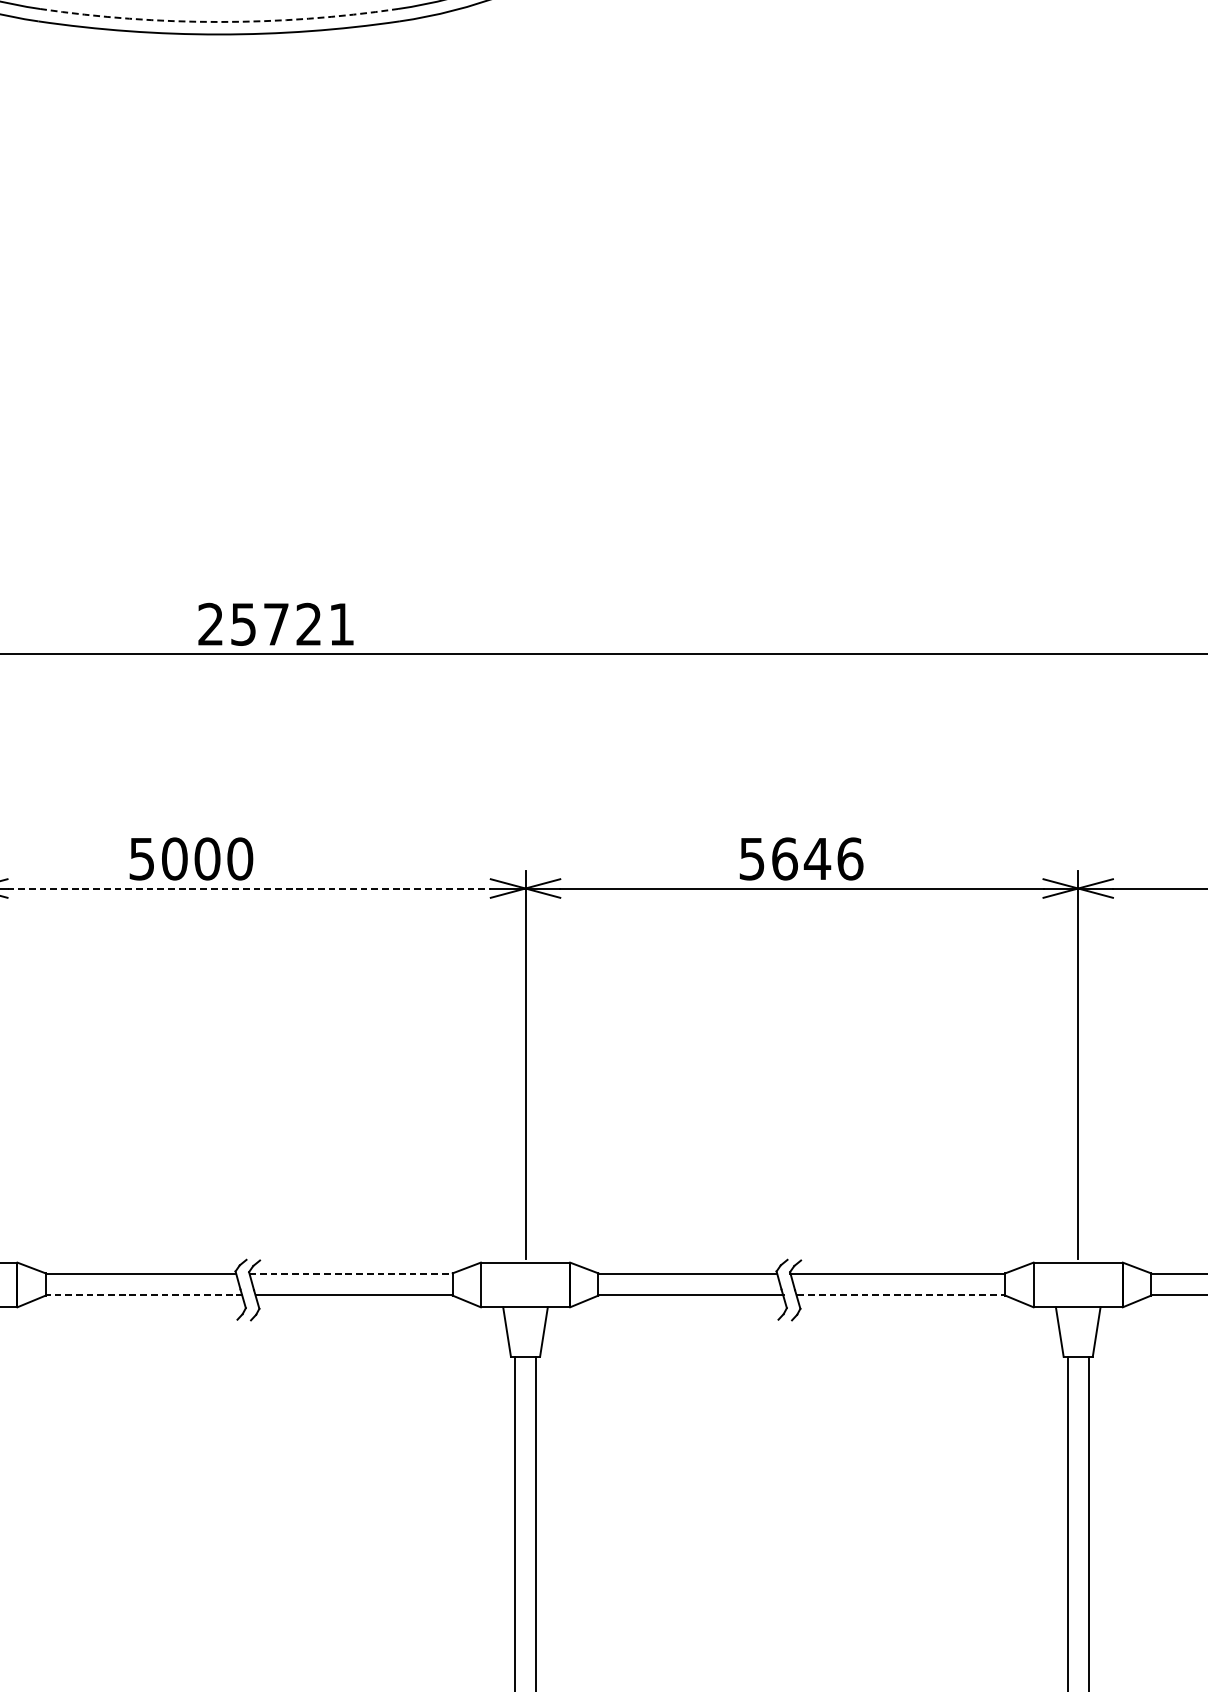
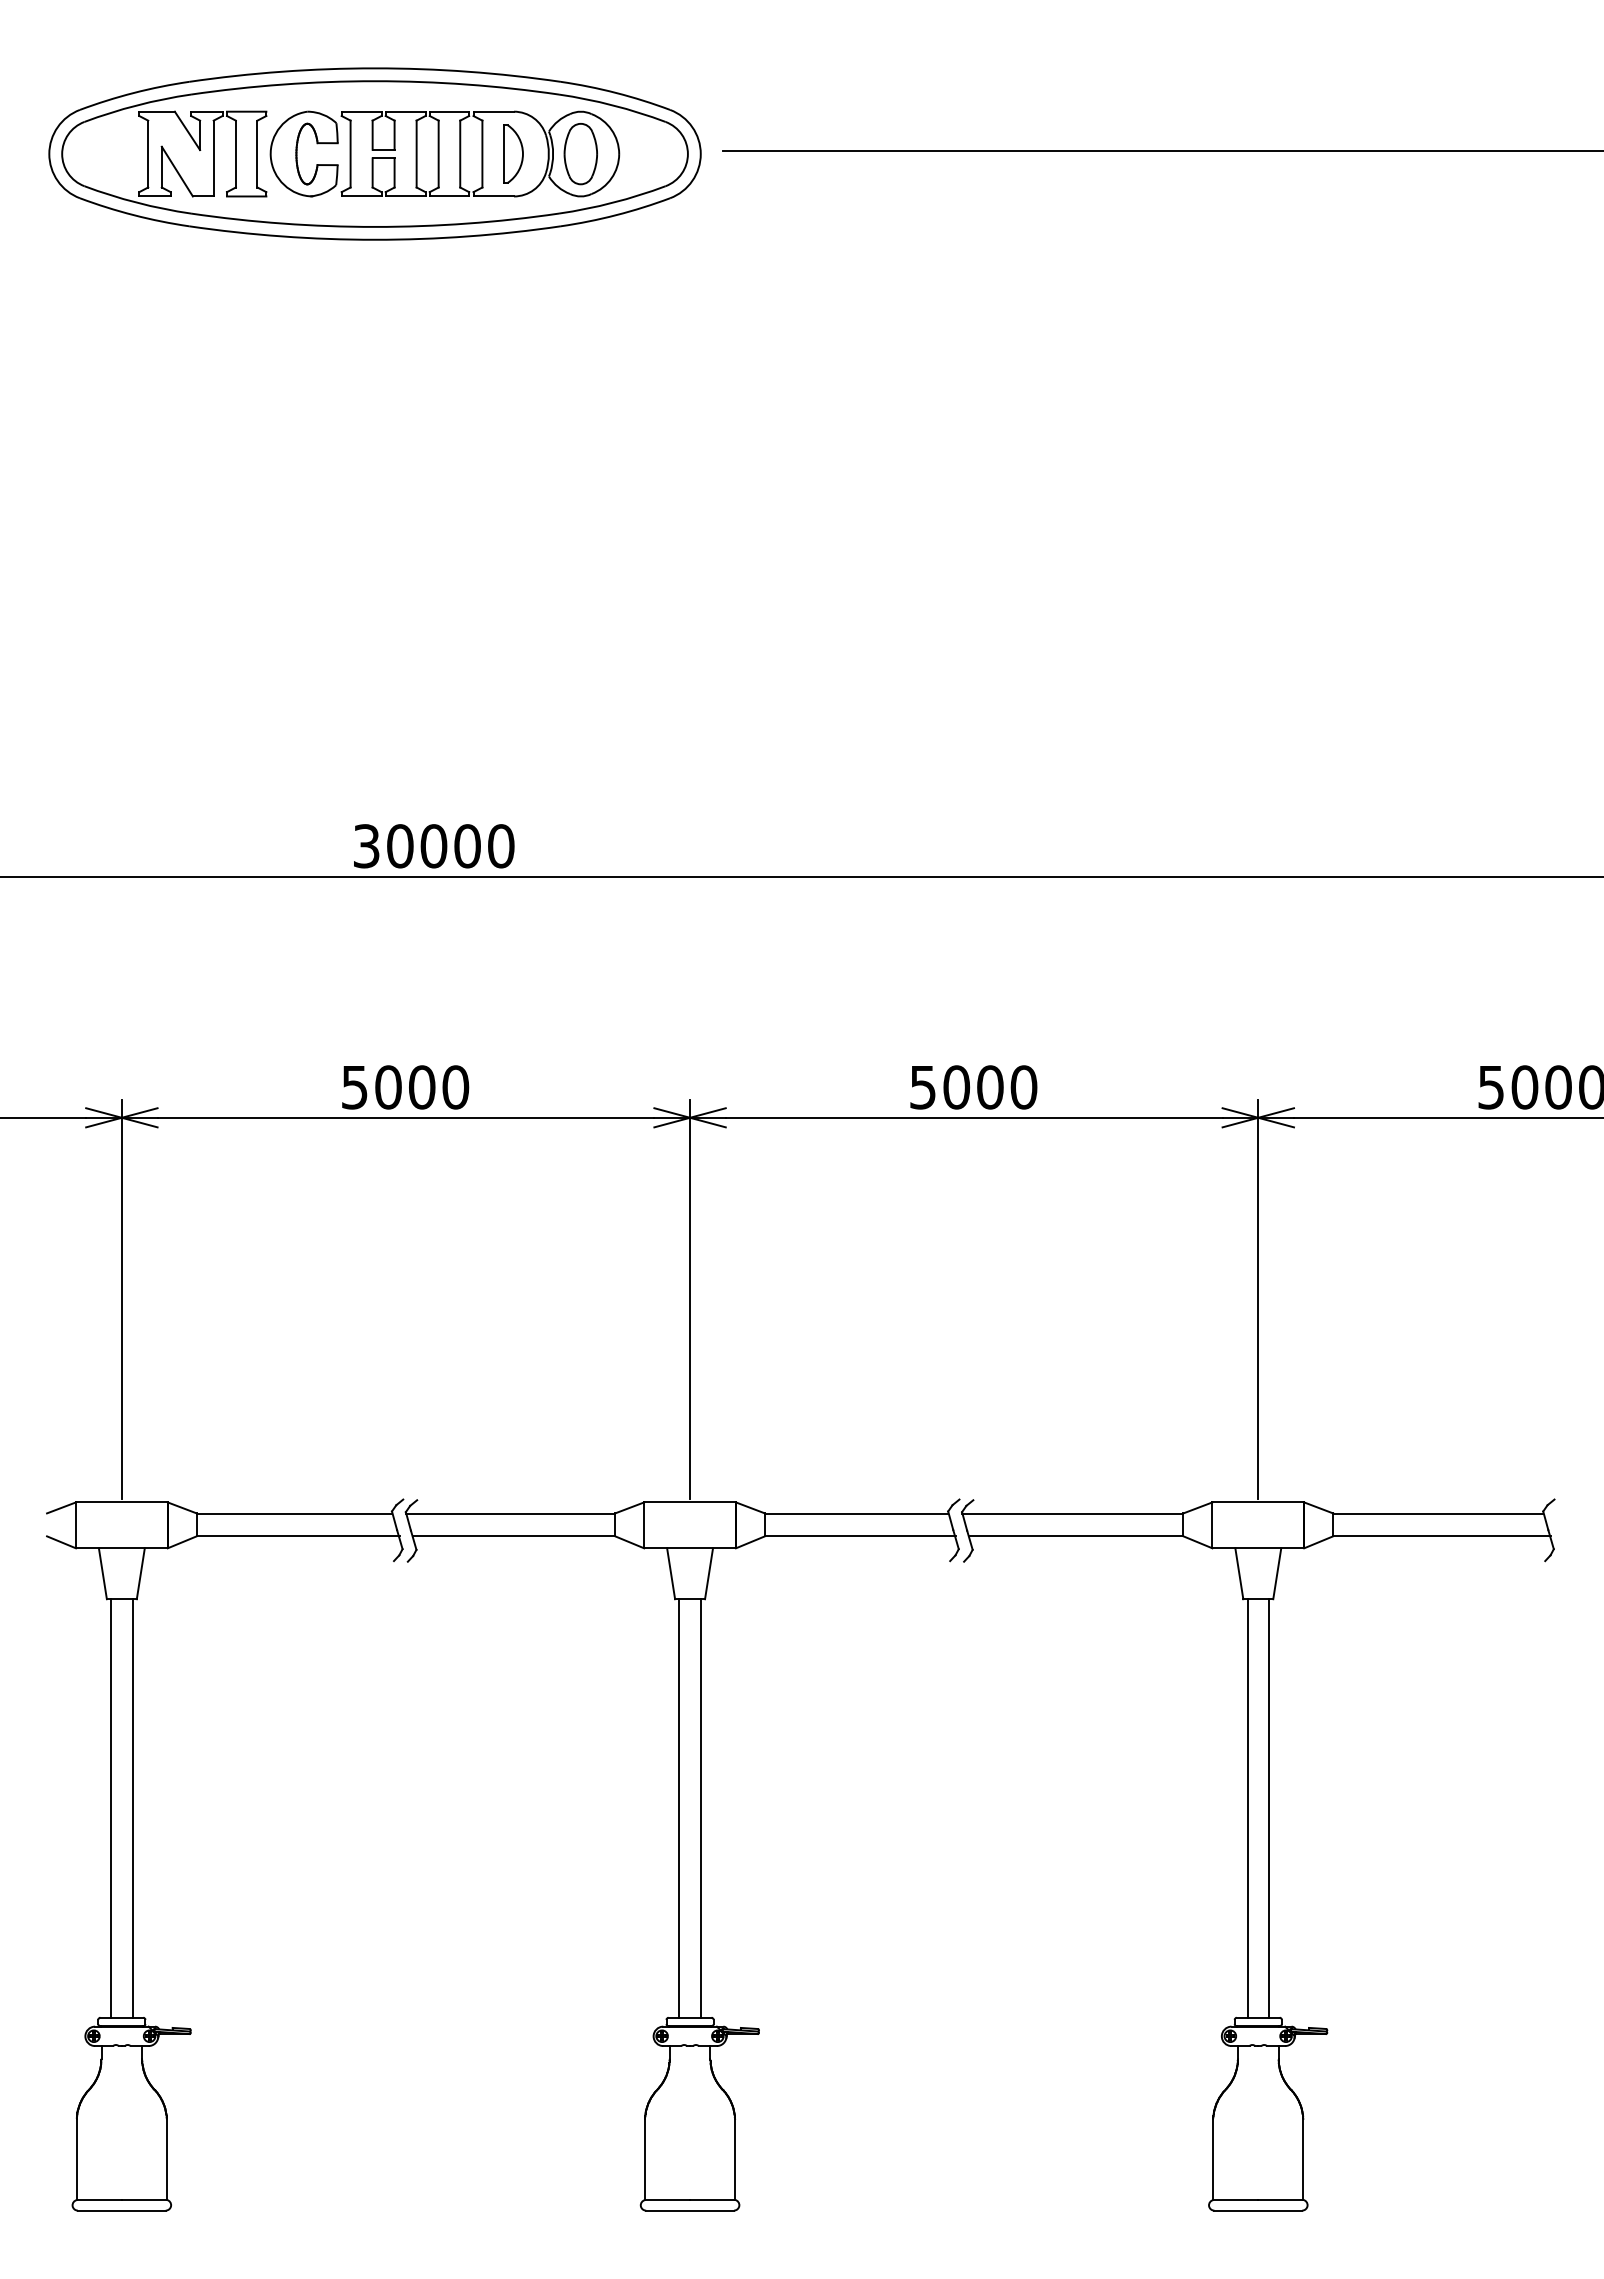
arc: (219, 21) -> (375, 226), dashed -> solid
text: (275, 624) -> (433, 846), 25721 -> 30000
text: (191, 859) -> (405, 1087), moved
text: (817, 859) -> (990, 1087), 5646 -> 5000
line: (249, 888) -> (406, 1117), dashed -> solid
line: (350, 1274) -> (510, 1514), dashed -> solid
line: (144, 1294) -> (298, 1535), dashed -> solid
line: (901, 1294) -> (1076, 1535), dashed -> solid

